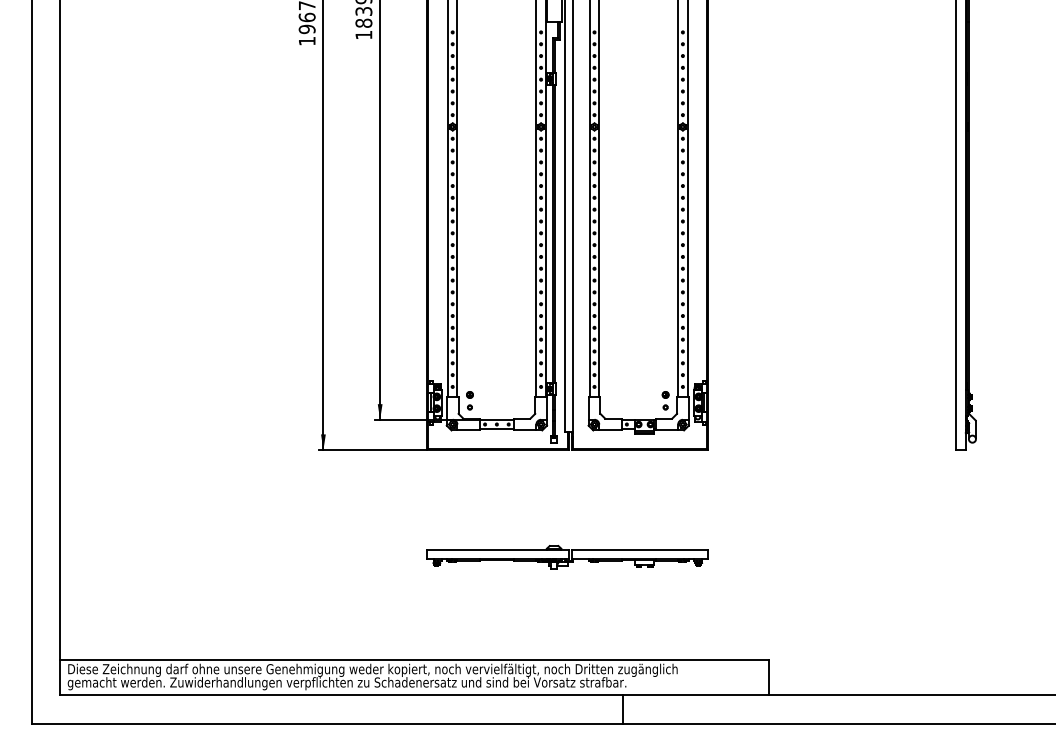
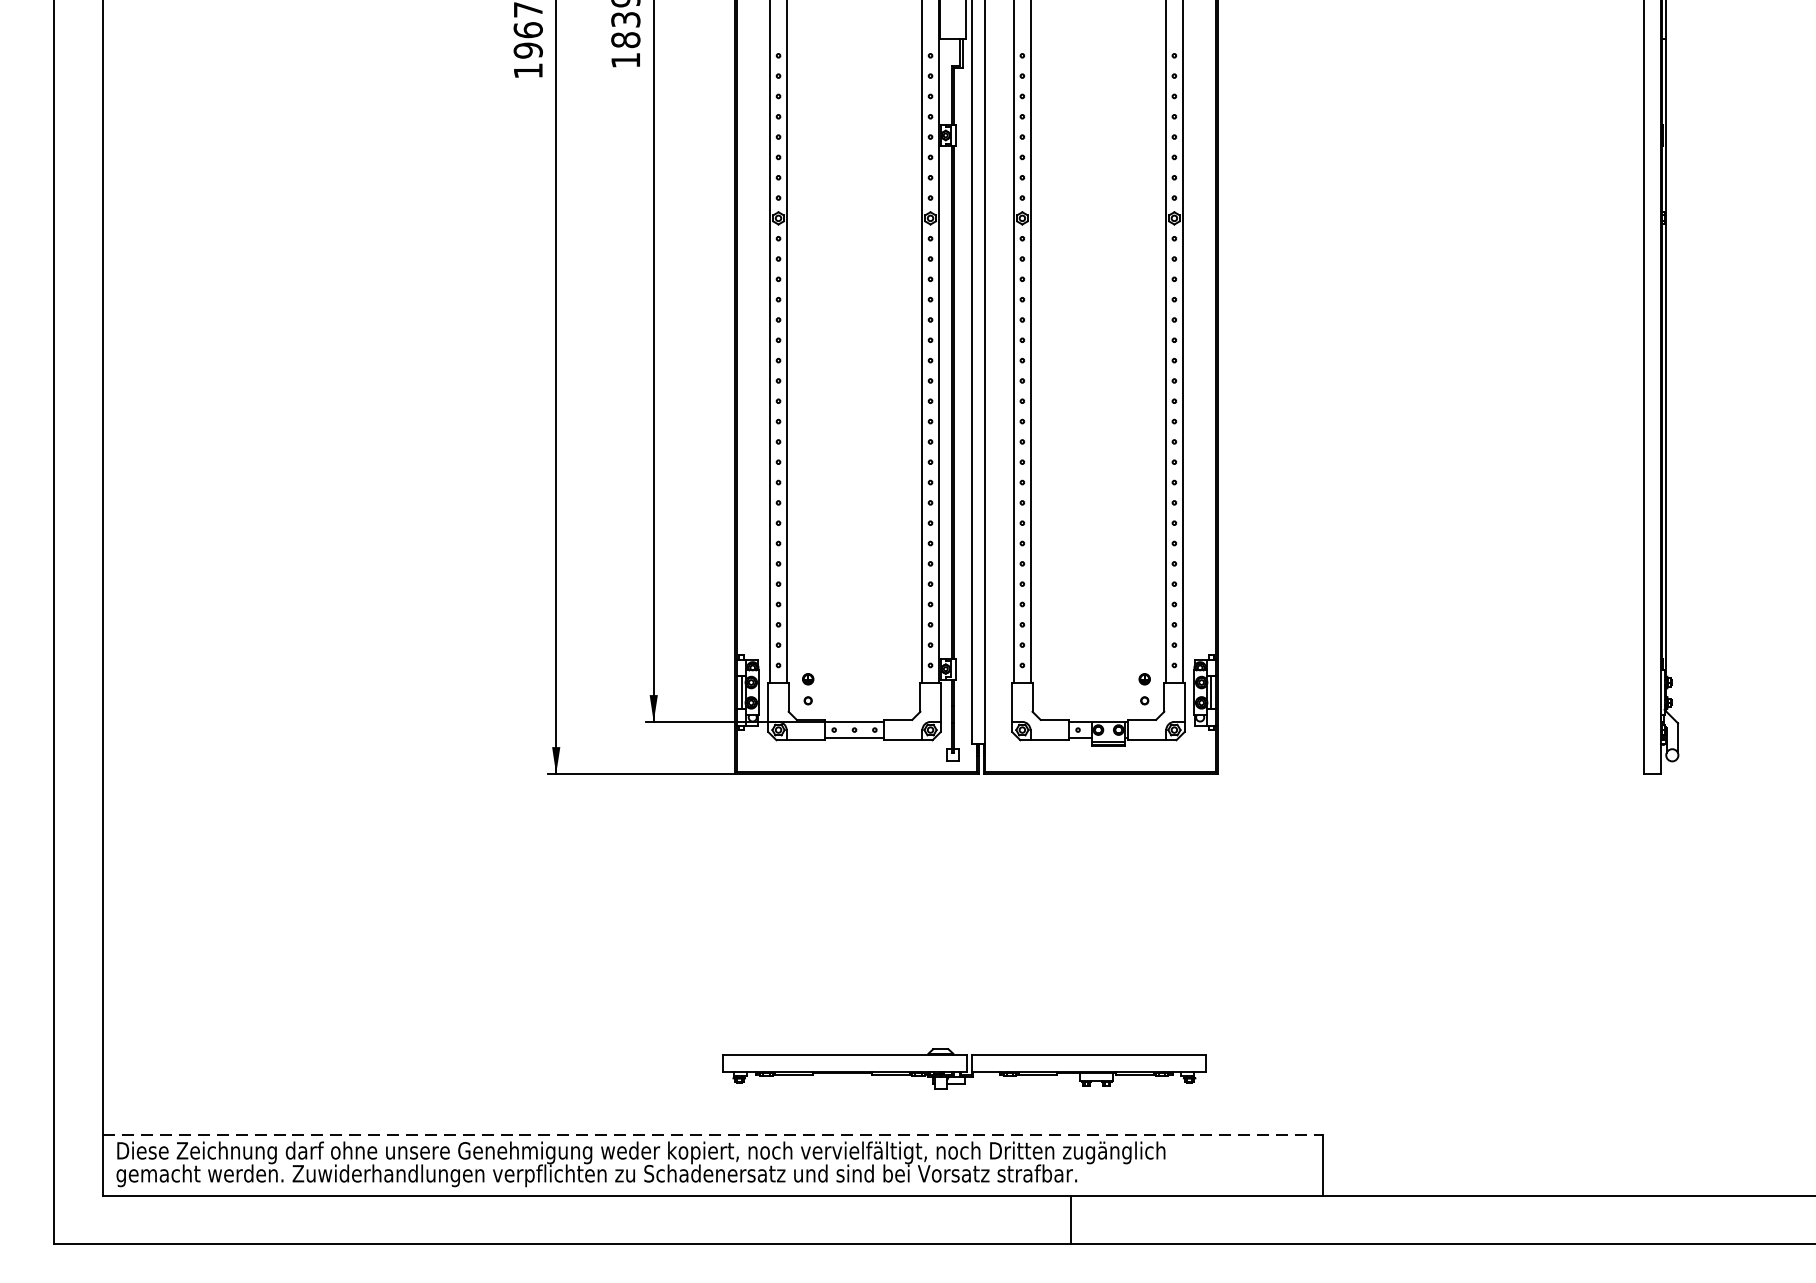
part: (567, 557) -> (963, 1068), moved
line: (414, 659) -> (712, 1134), solid -> dashed

